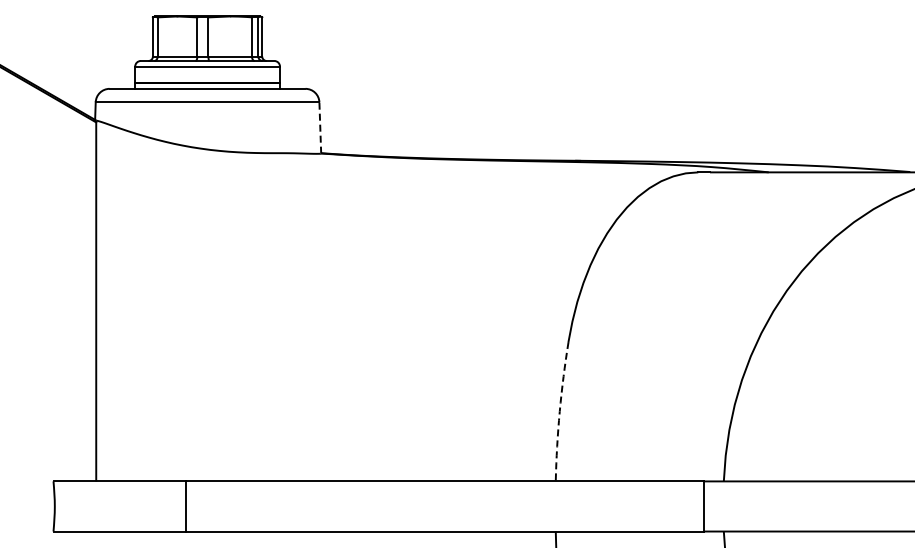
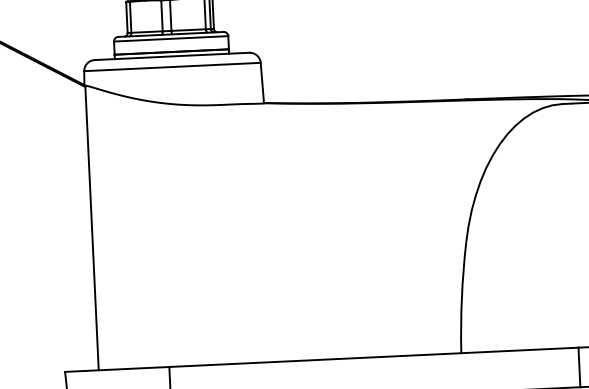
line: (320, 127) -> (262, 82), dashed -> solid
arc: (559, 411) -> (461, 297), dashed -> solid

